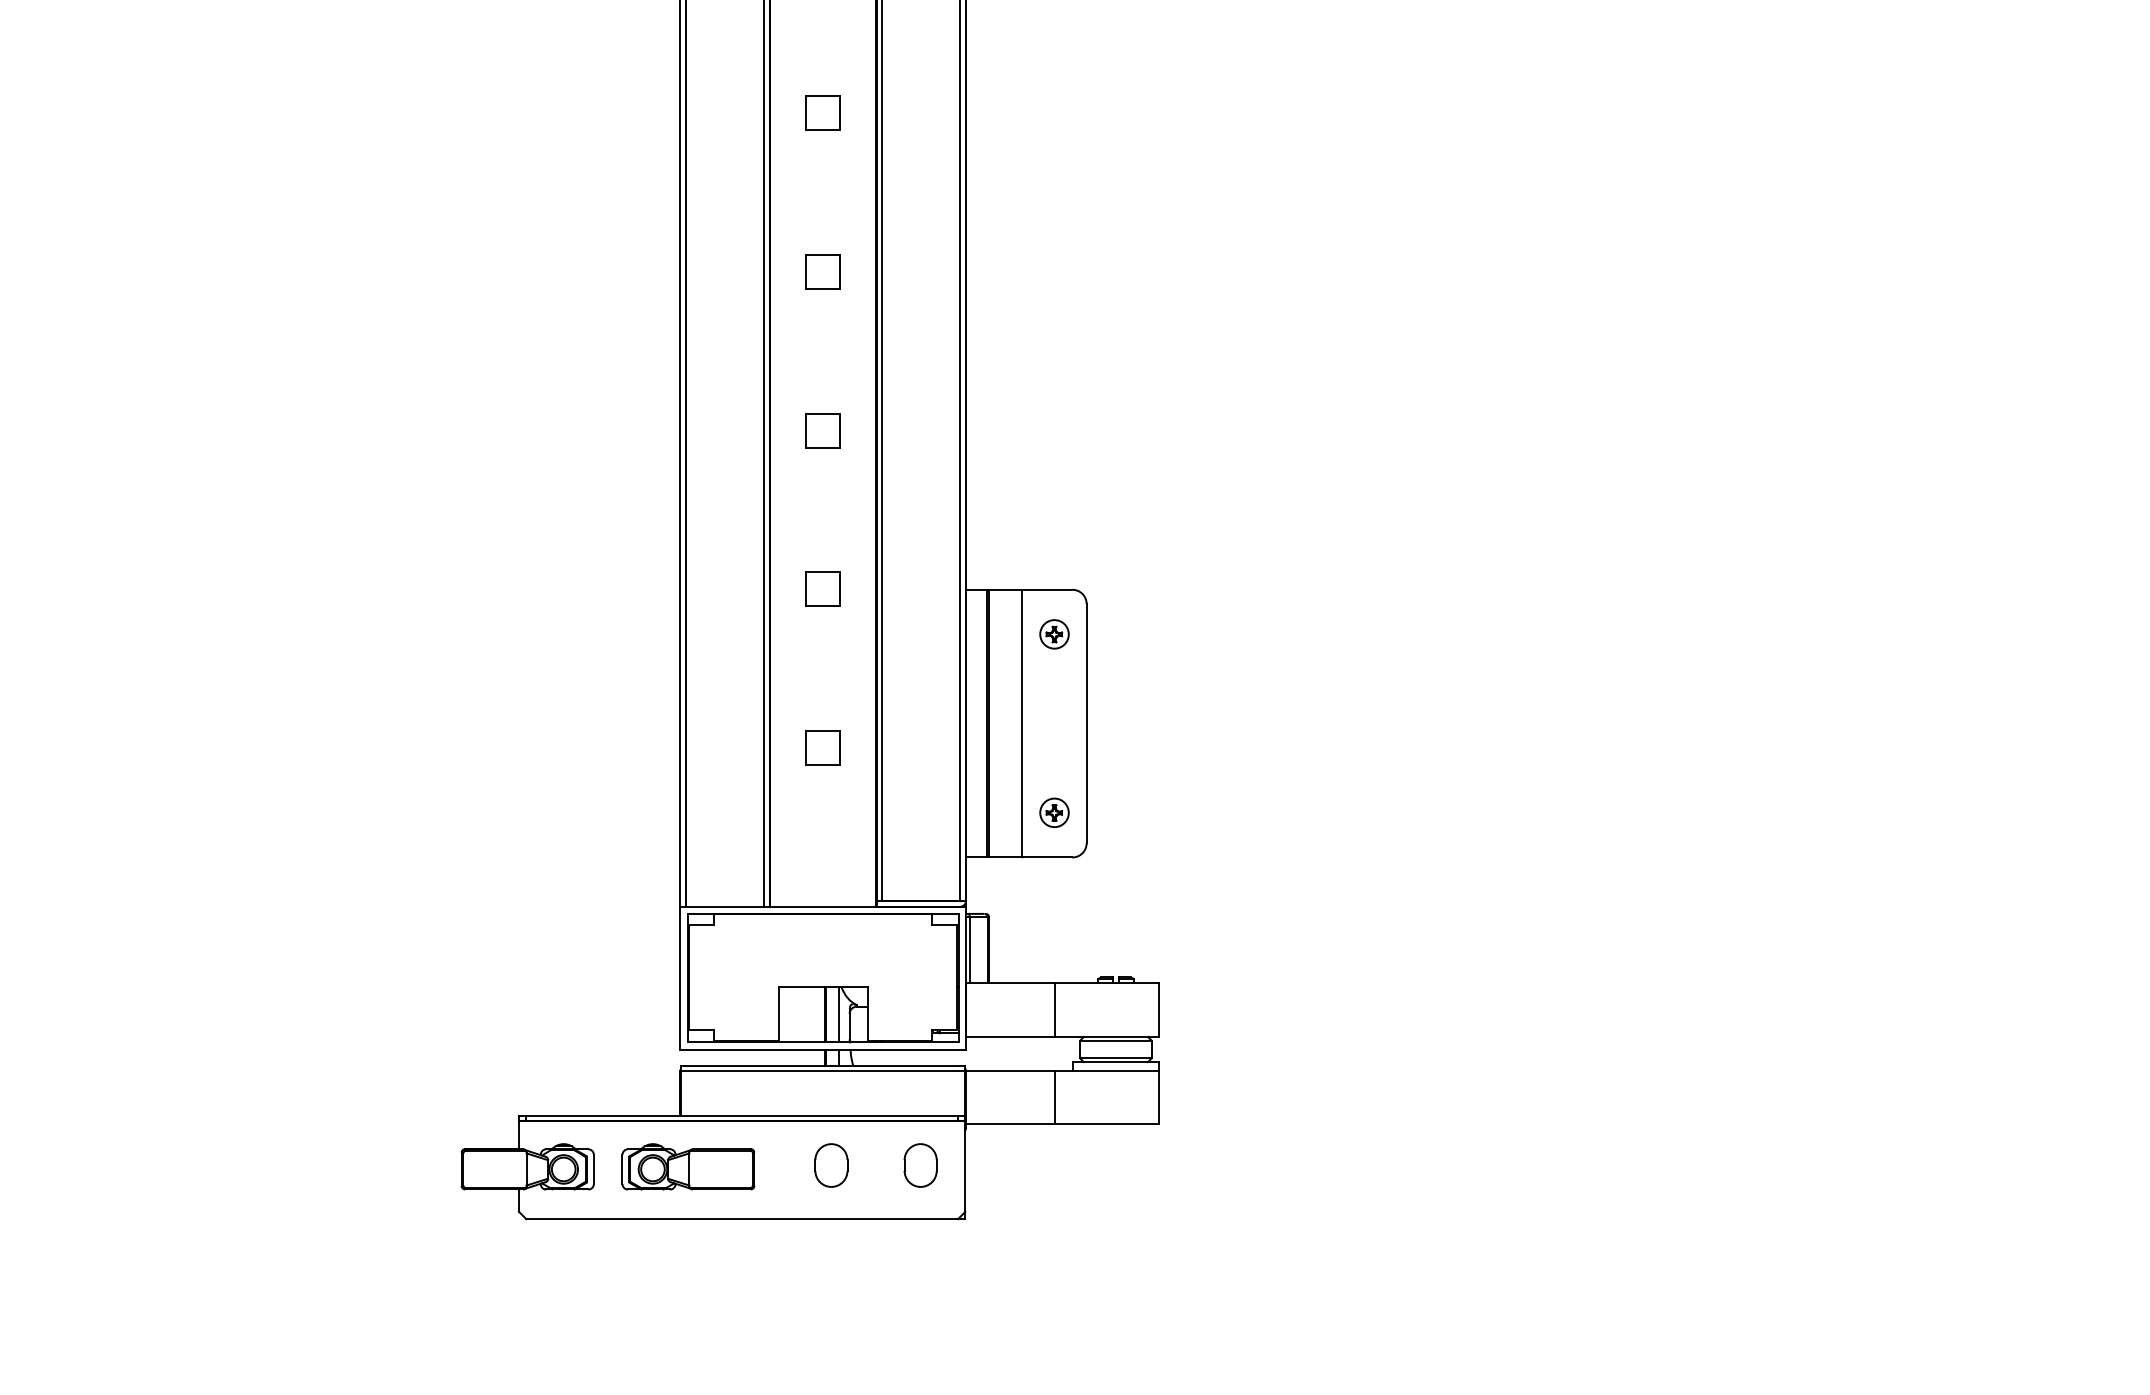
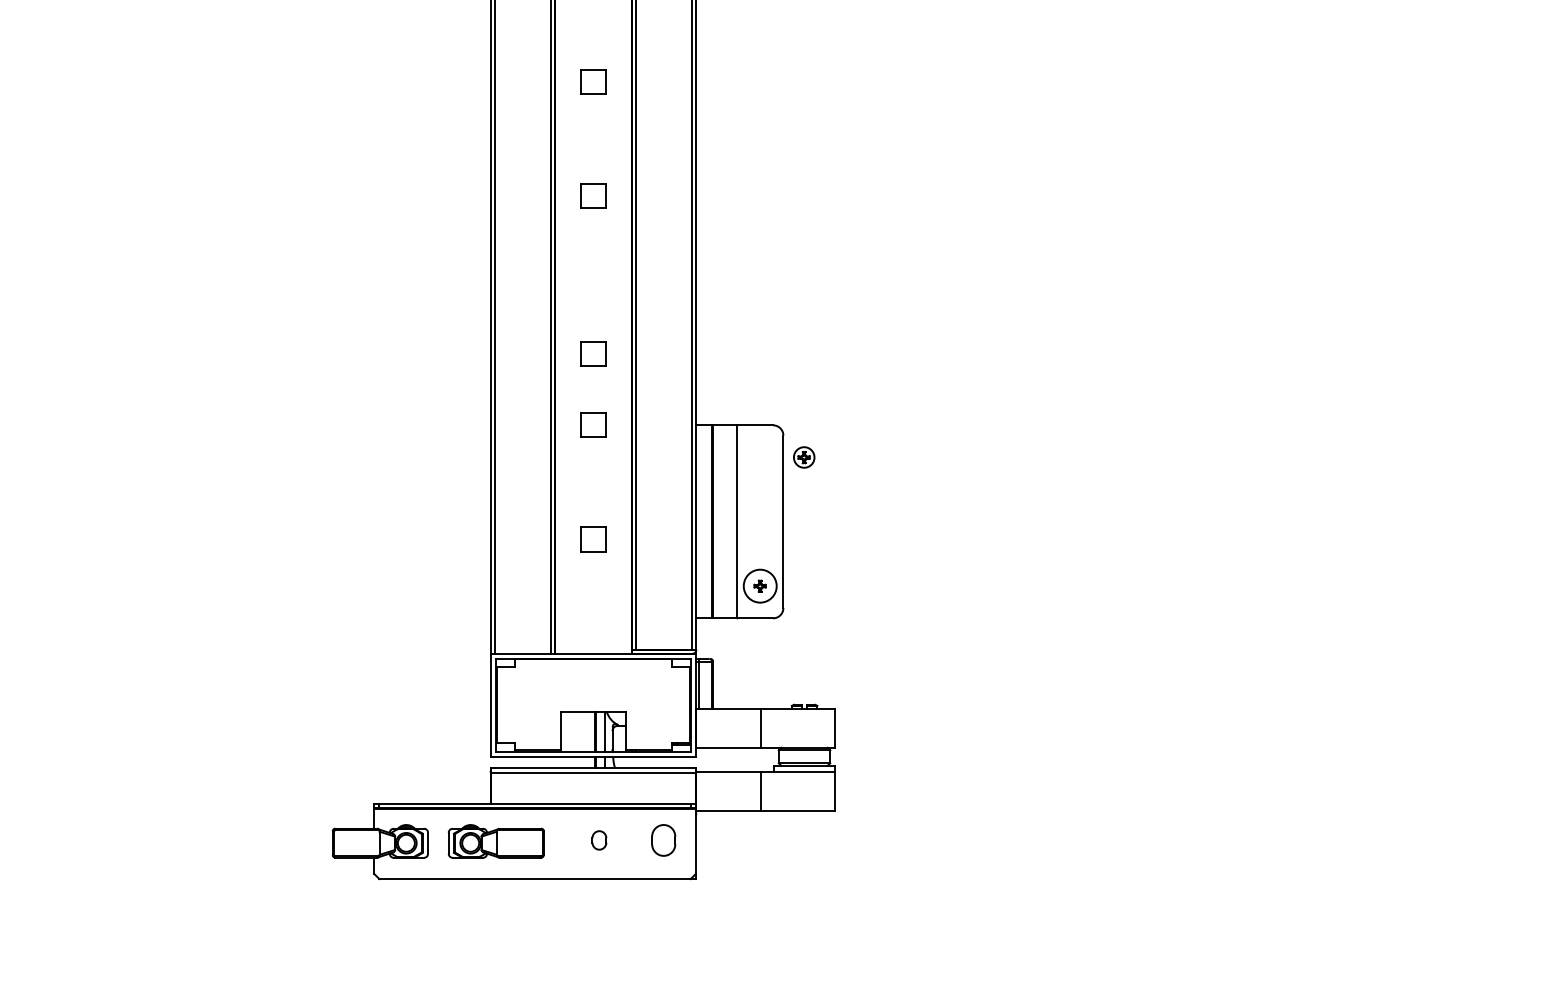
part: (822, 430) -> (592, 353), moved
part: (1054, 634) -> (804, 457), moved
circle: (1054, 812) -> (760, 585), size x1.6
part: (831, 1165) -> (599, 840), size x0.6

